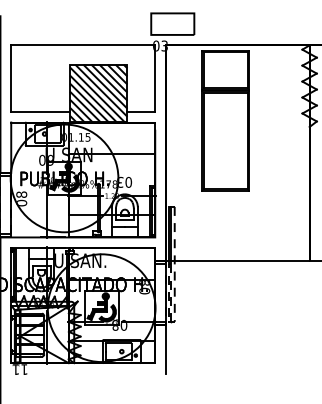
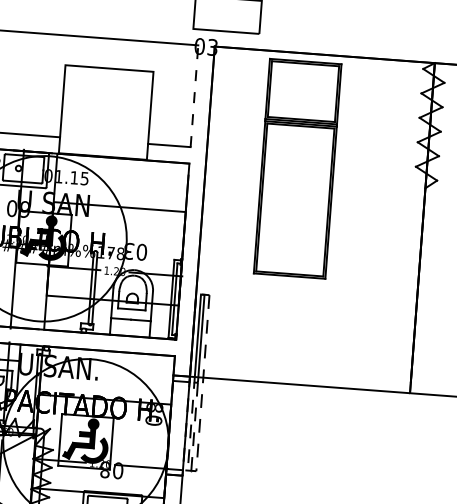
line: (155, 78) -> (194, 96), solid -> dashed
hatch: (98, 93) -> (105, 112), removed

